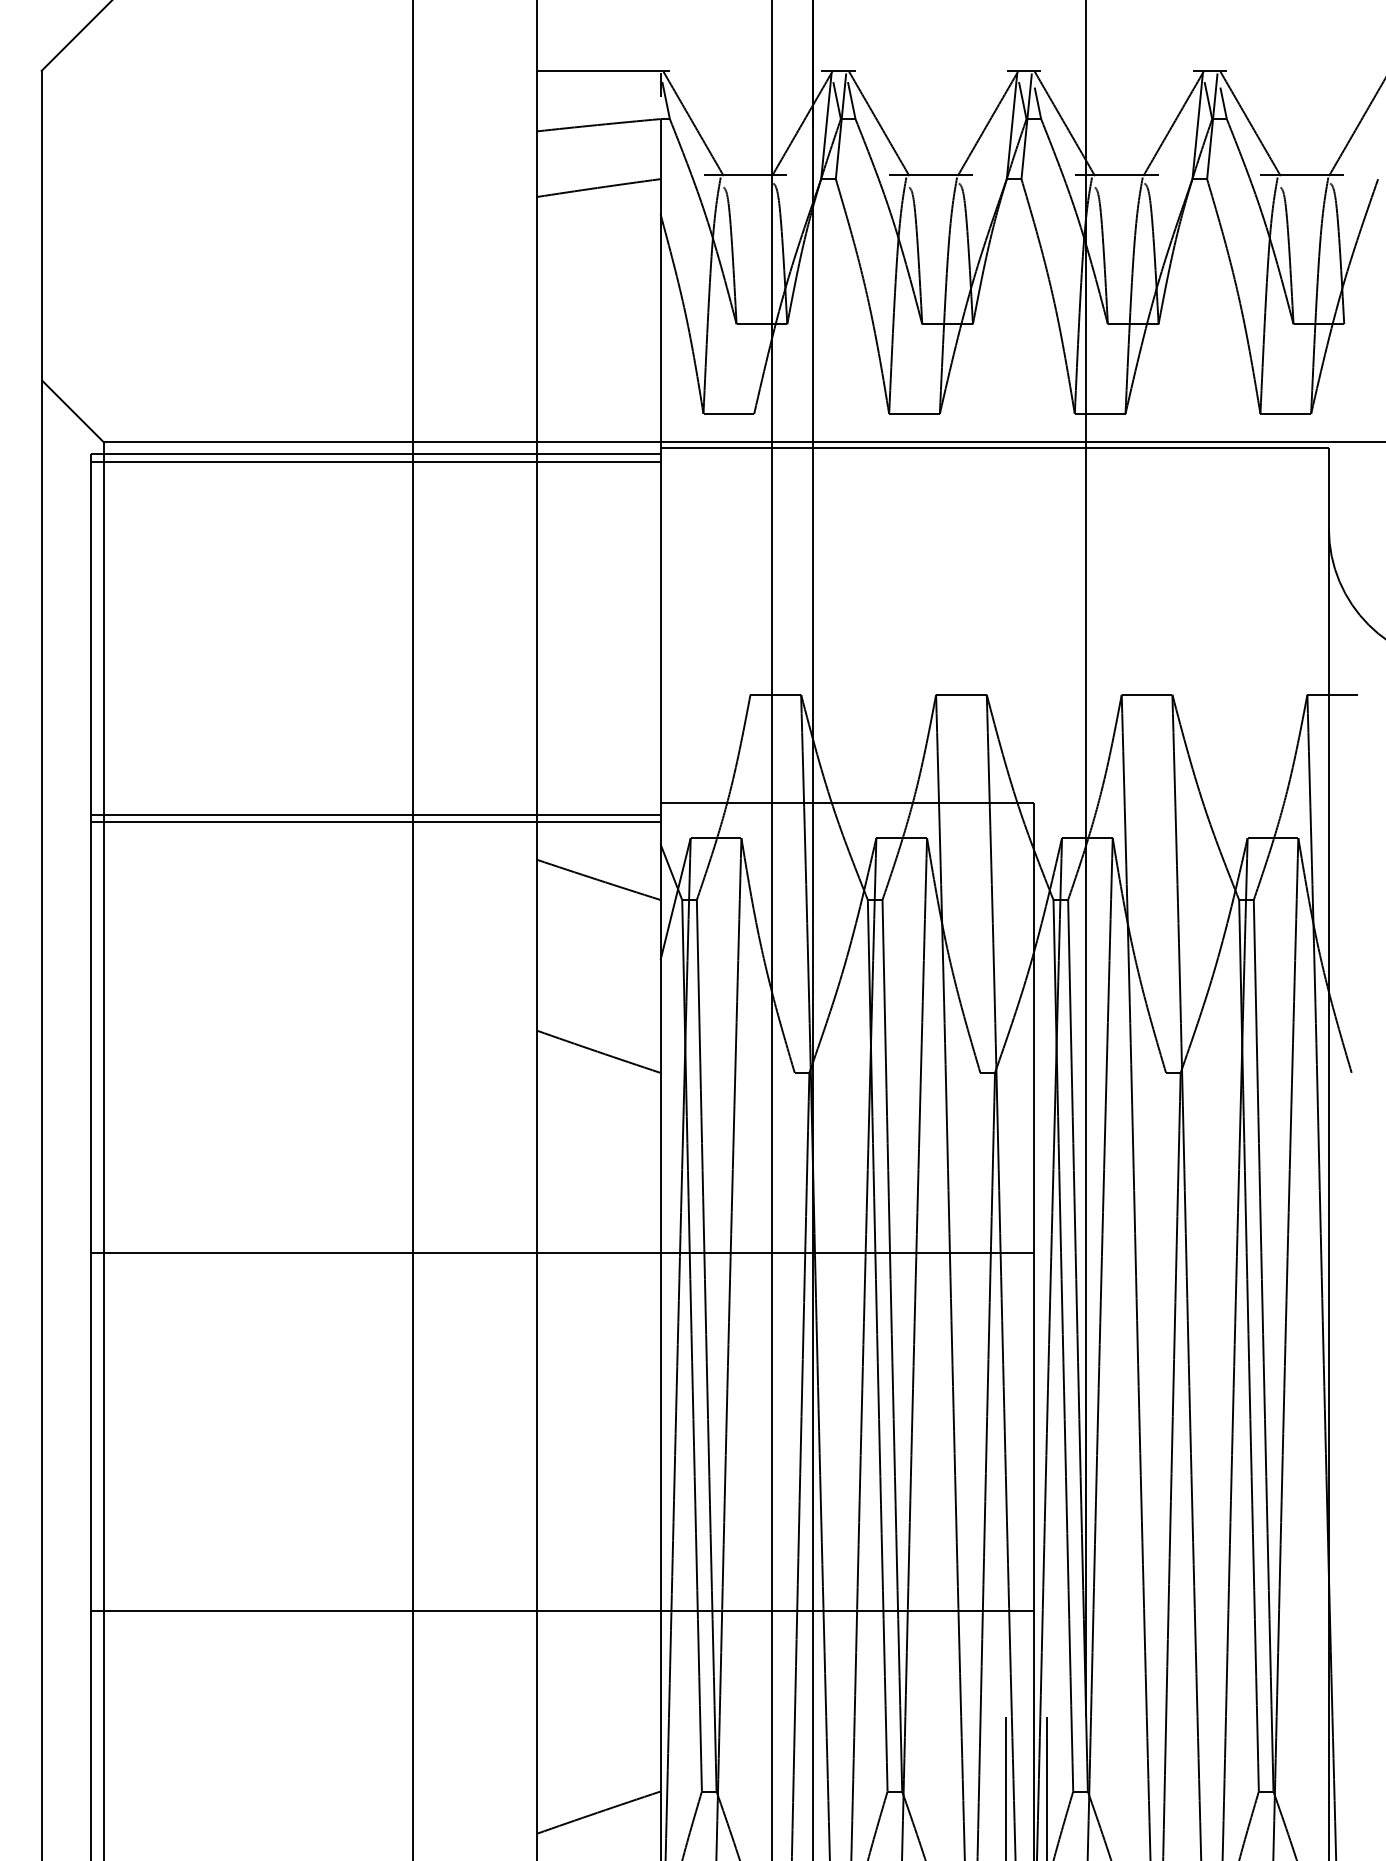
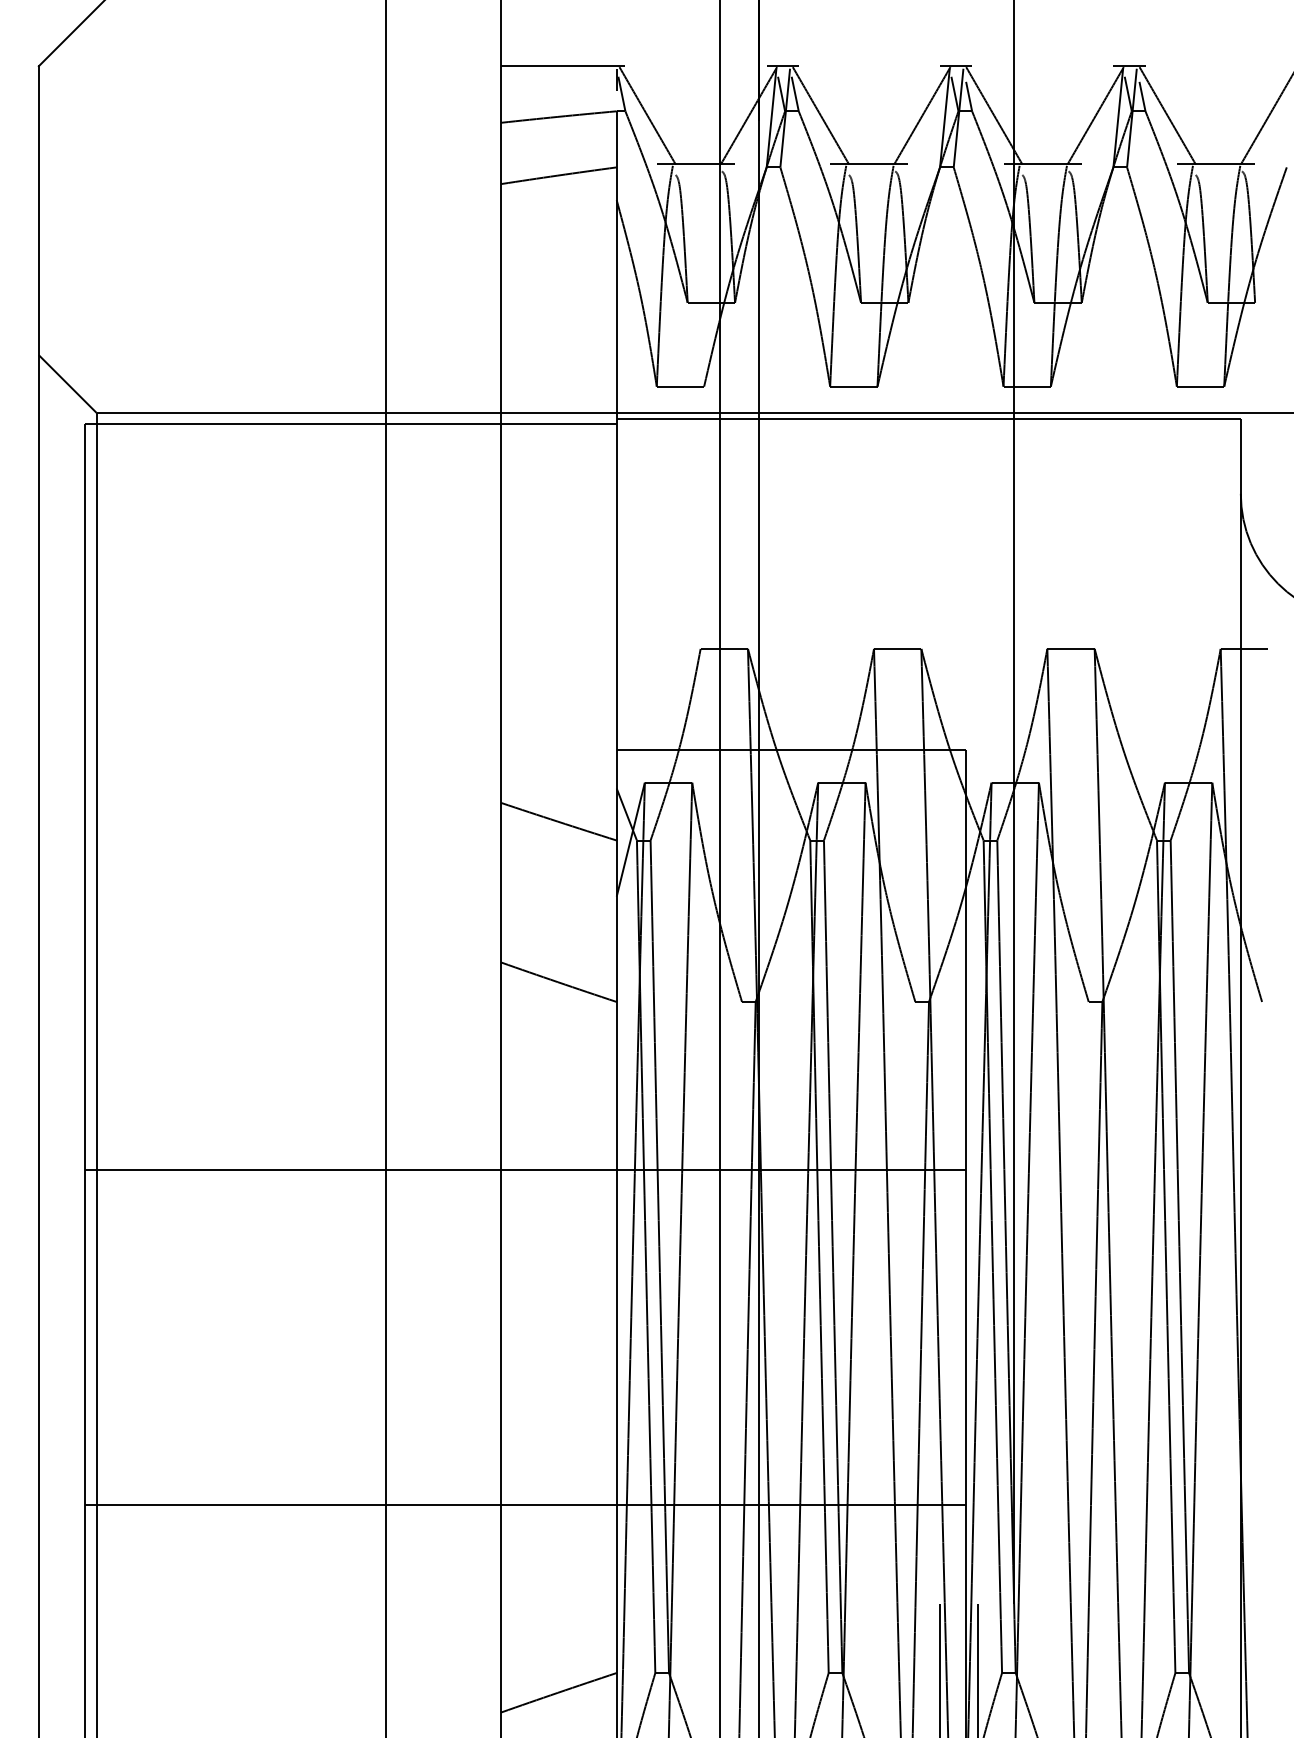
line: (375, 461) -> (350, 431), removed
line: (375, 814) -> (350, 760), removed
line: (375, 822) -> (350, 768), removed

